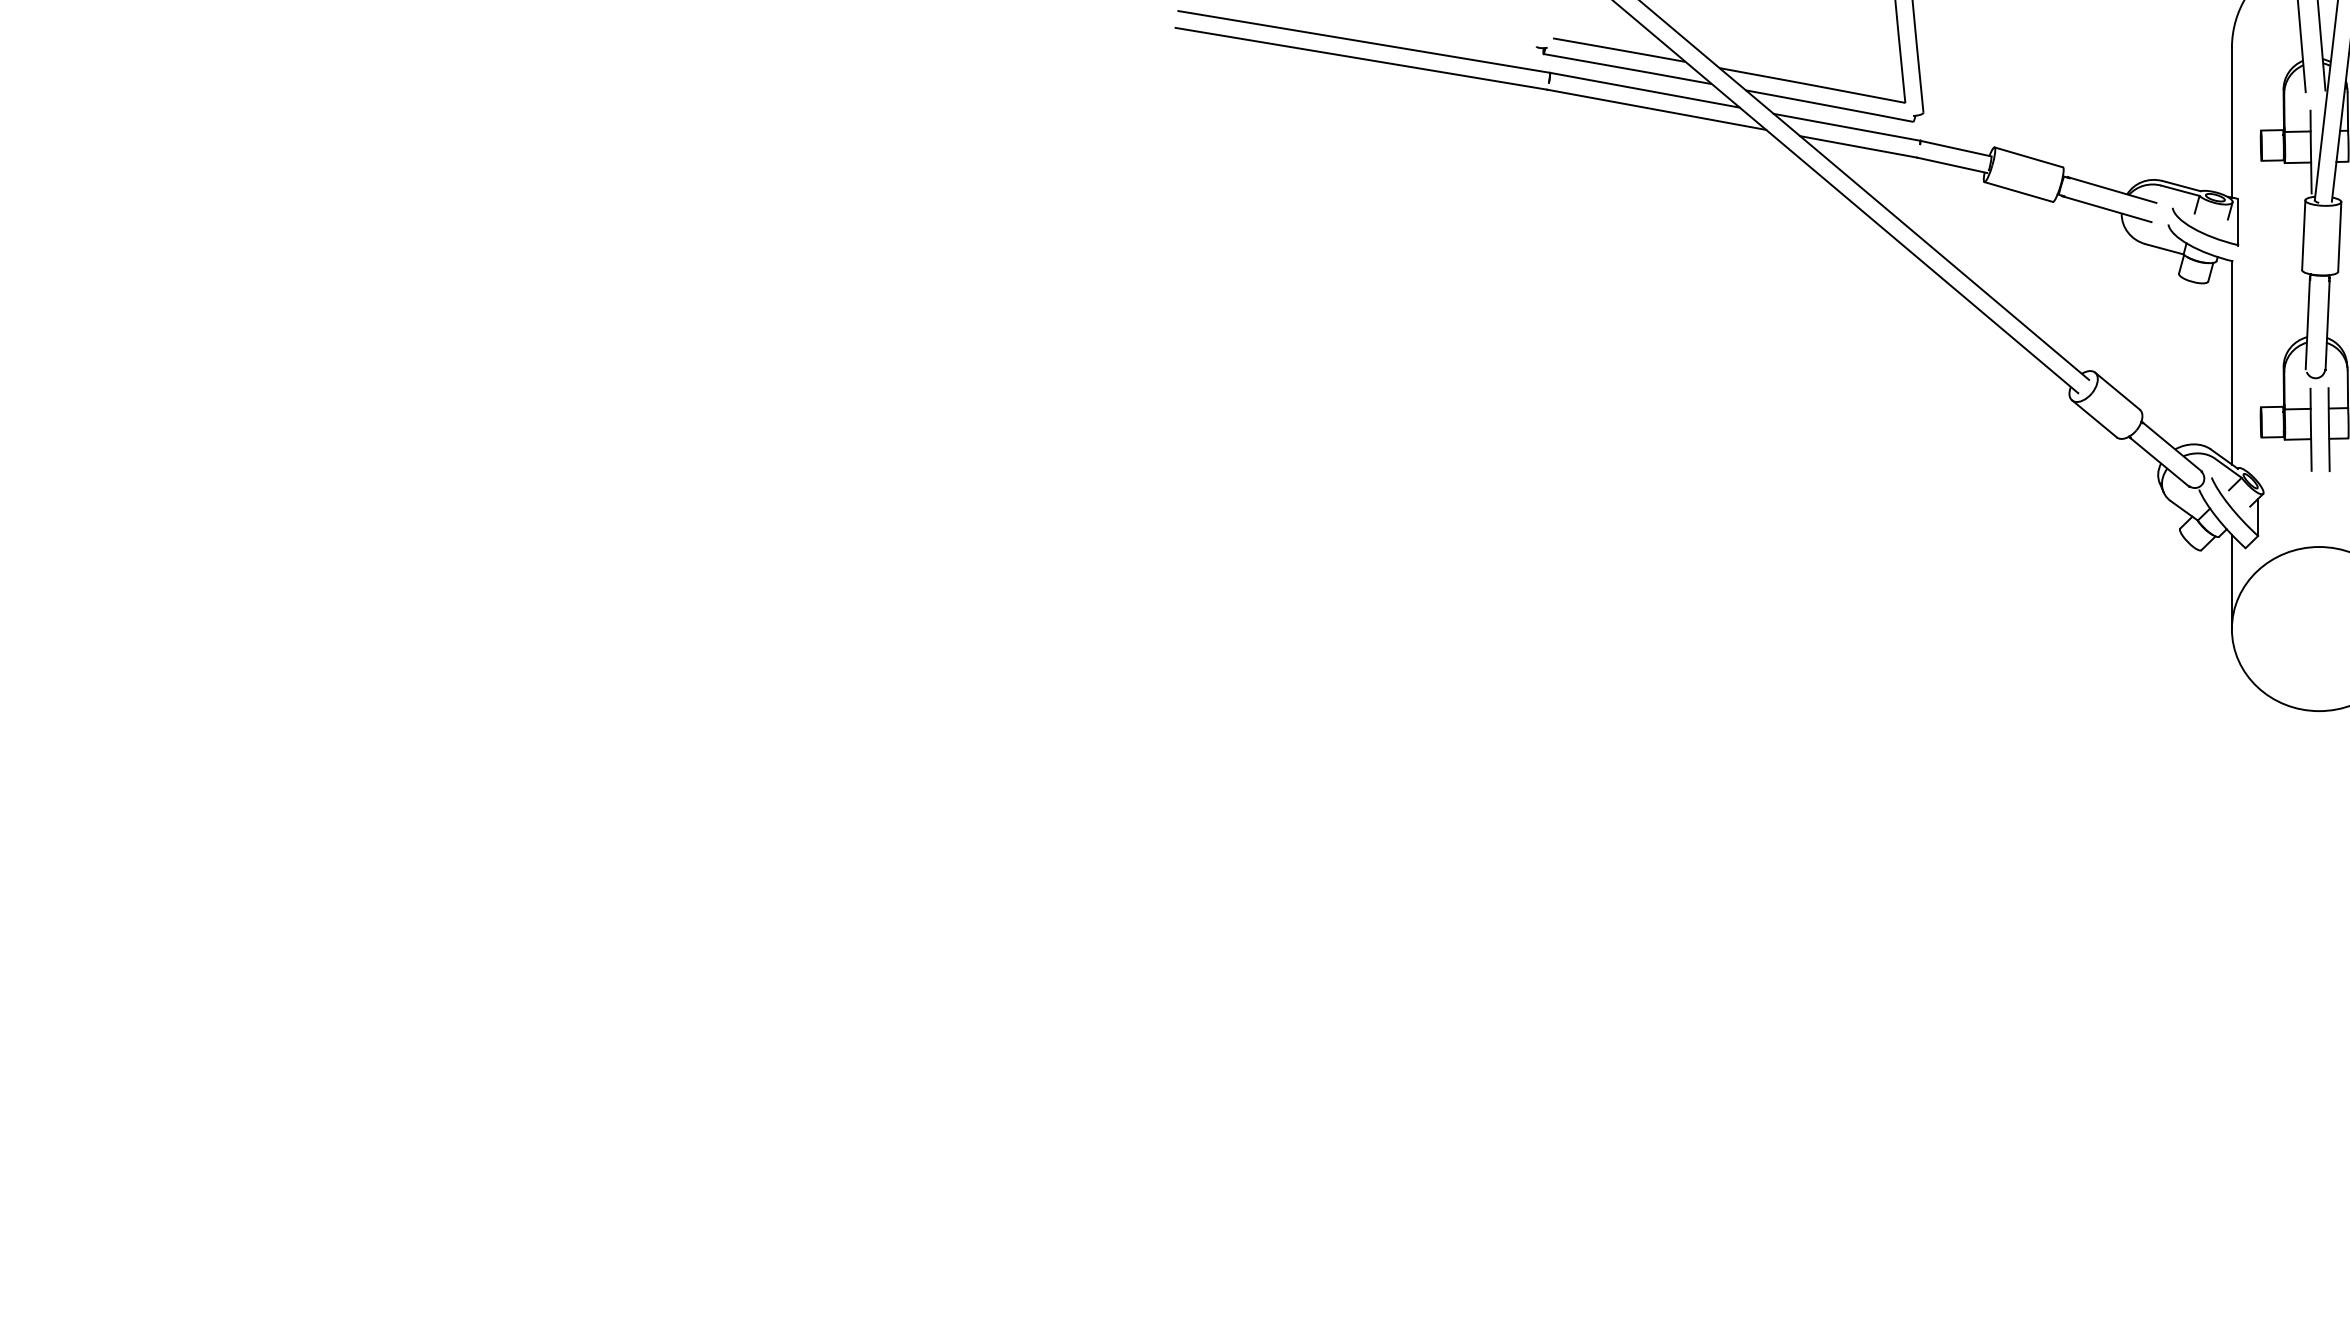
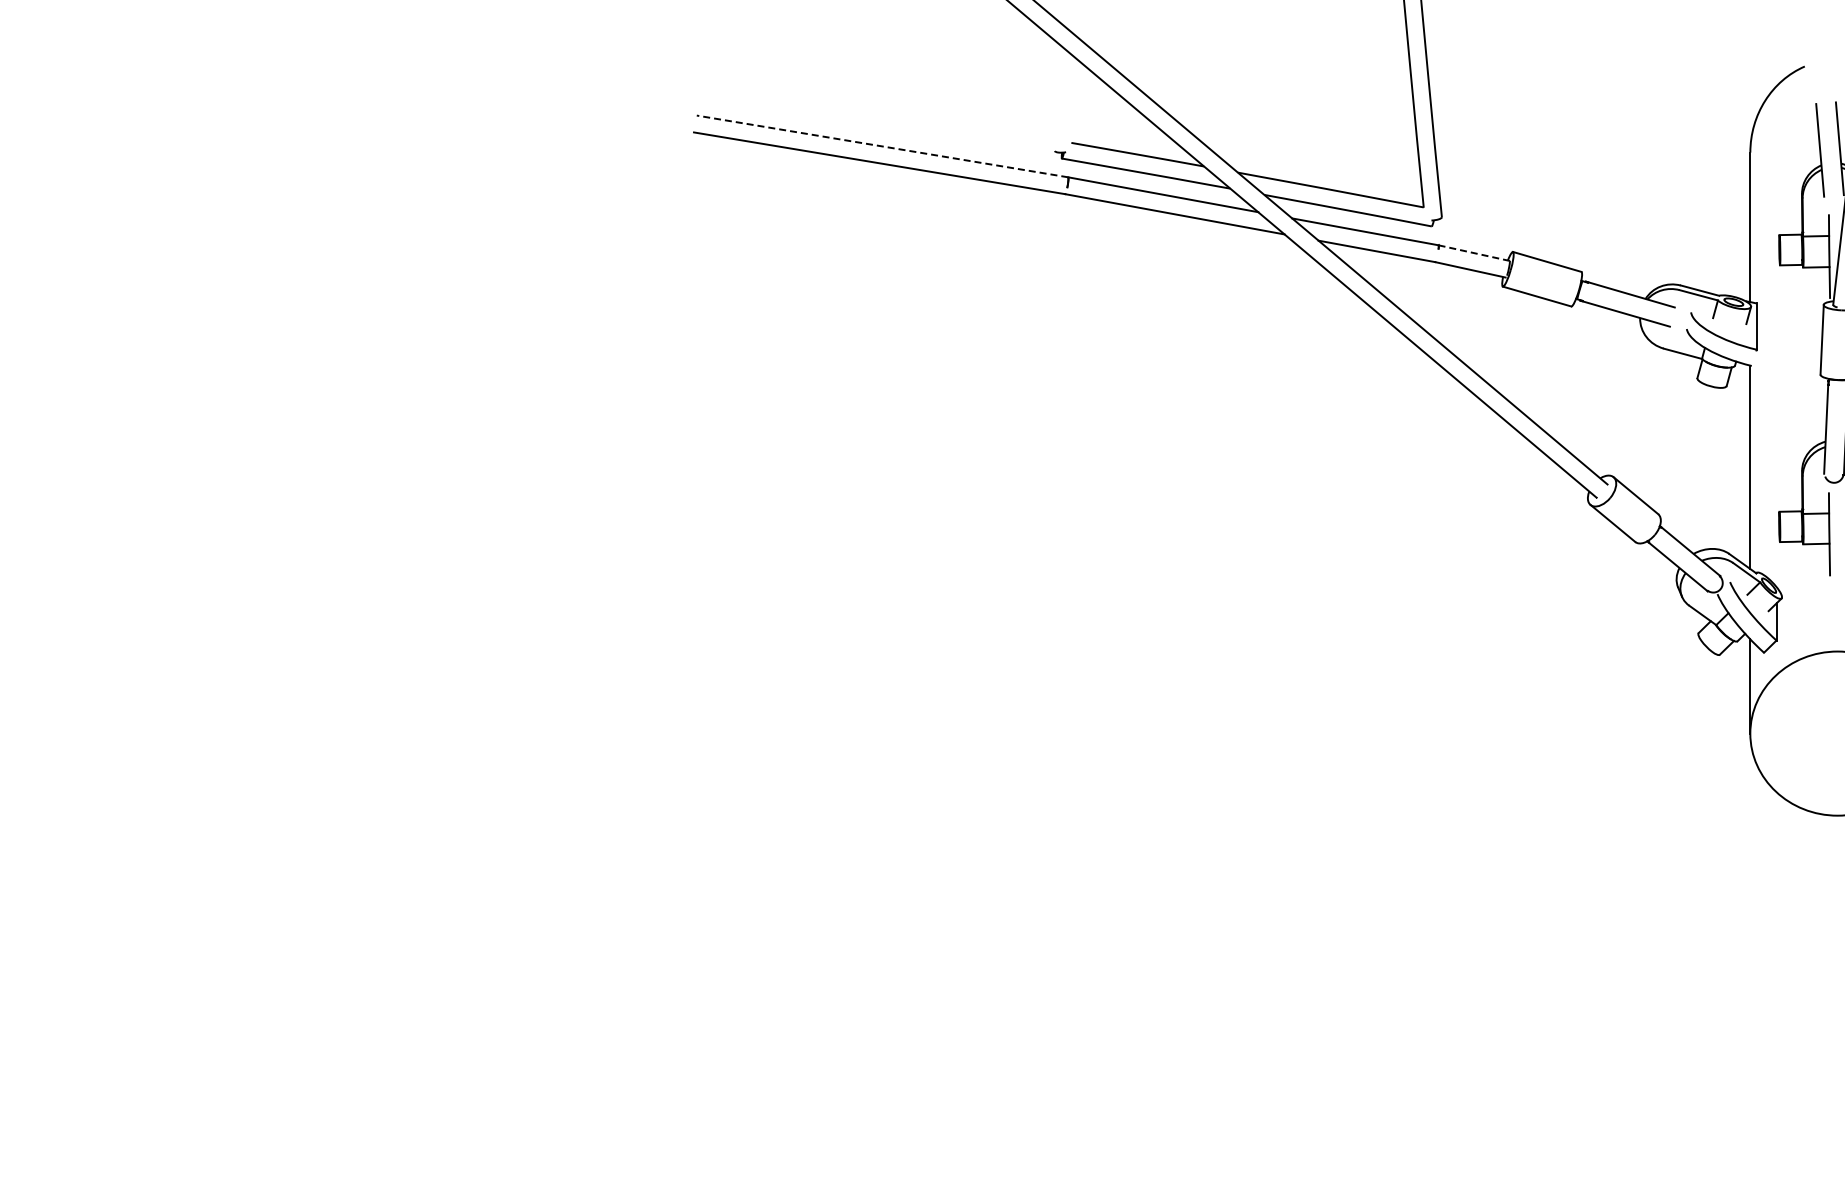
line: (1363, 41) -> (881, 146), solid -> dashed
line: (1955, 148) -> (1473, 253), solid -> dashed

